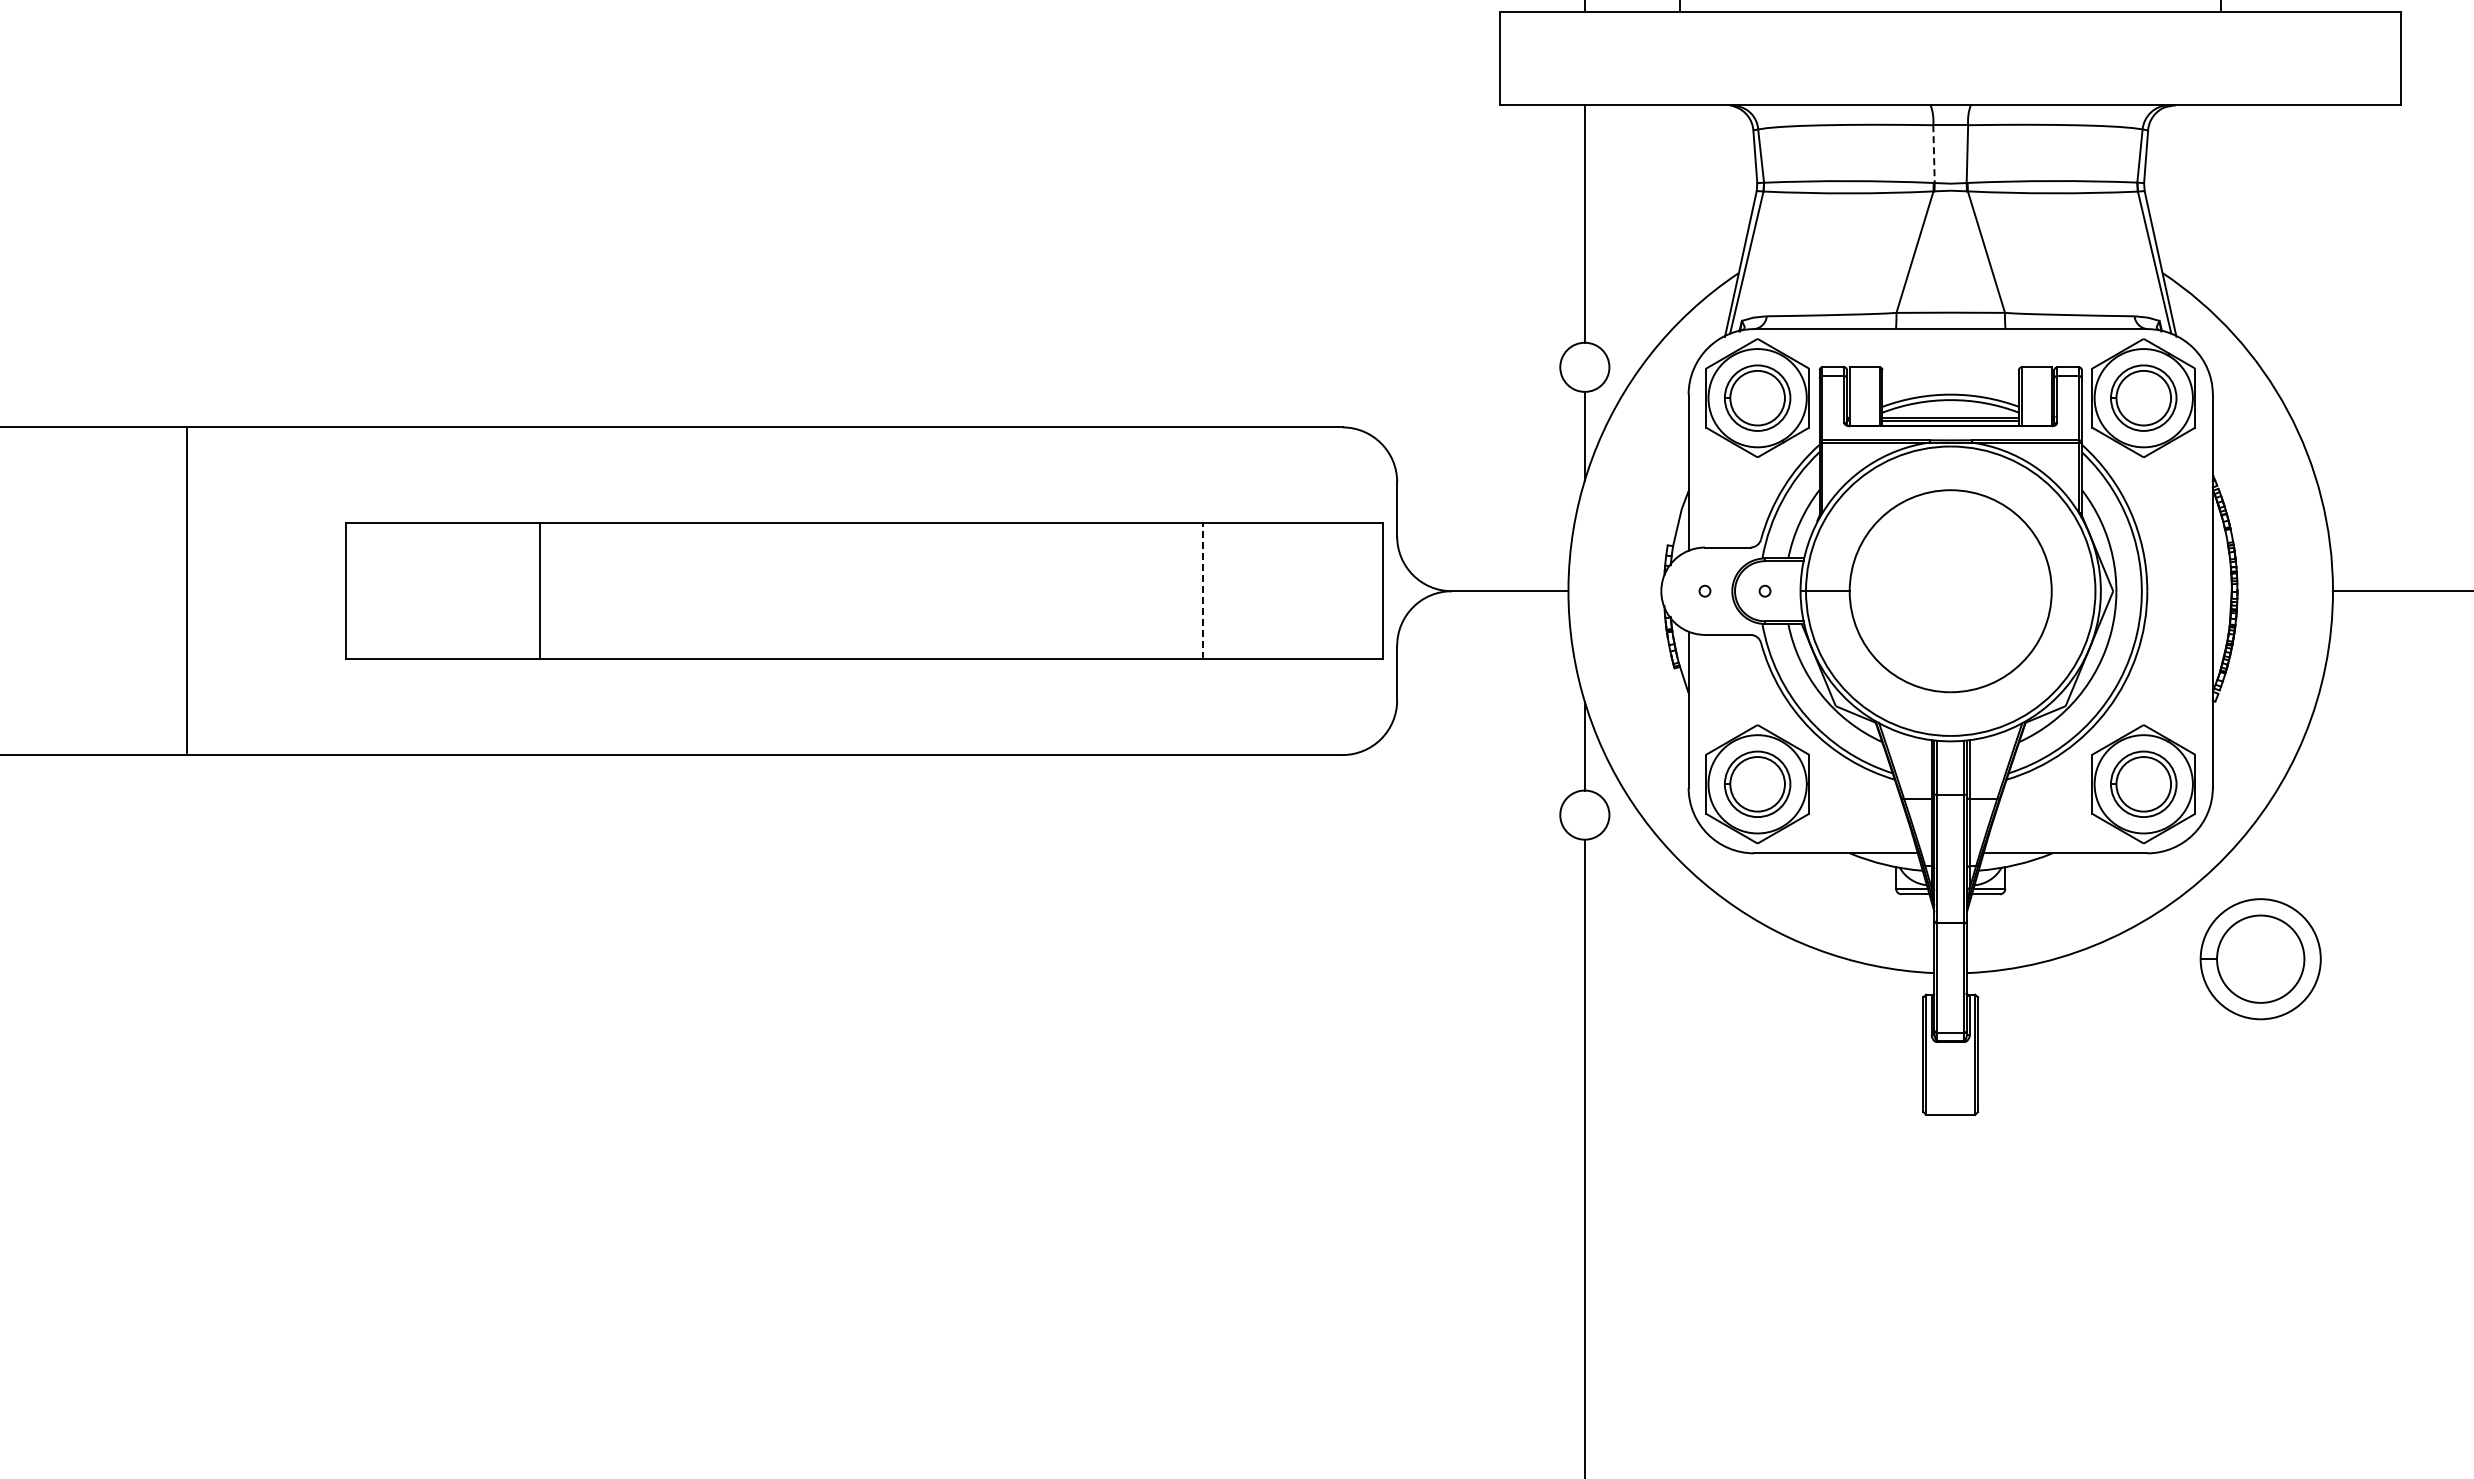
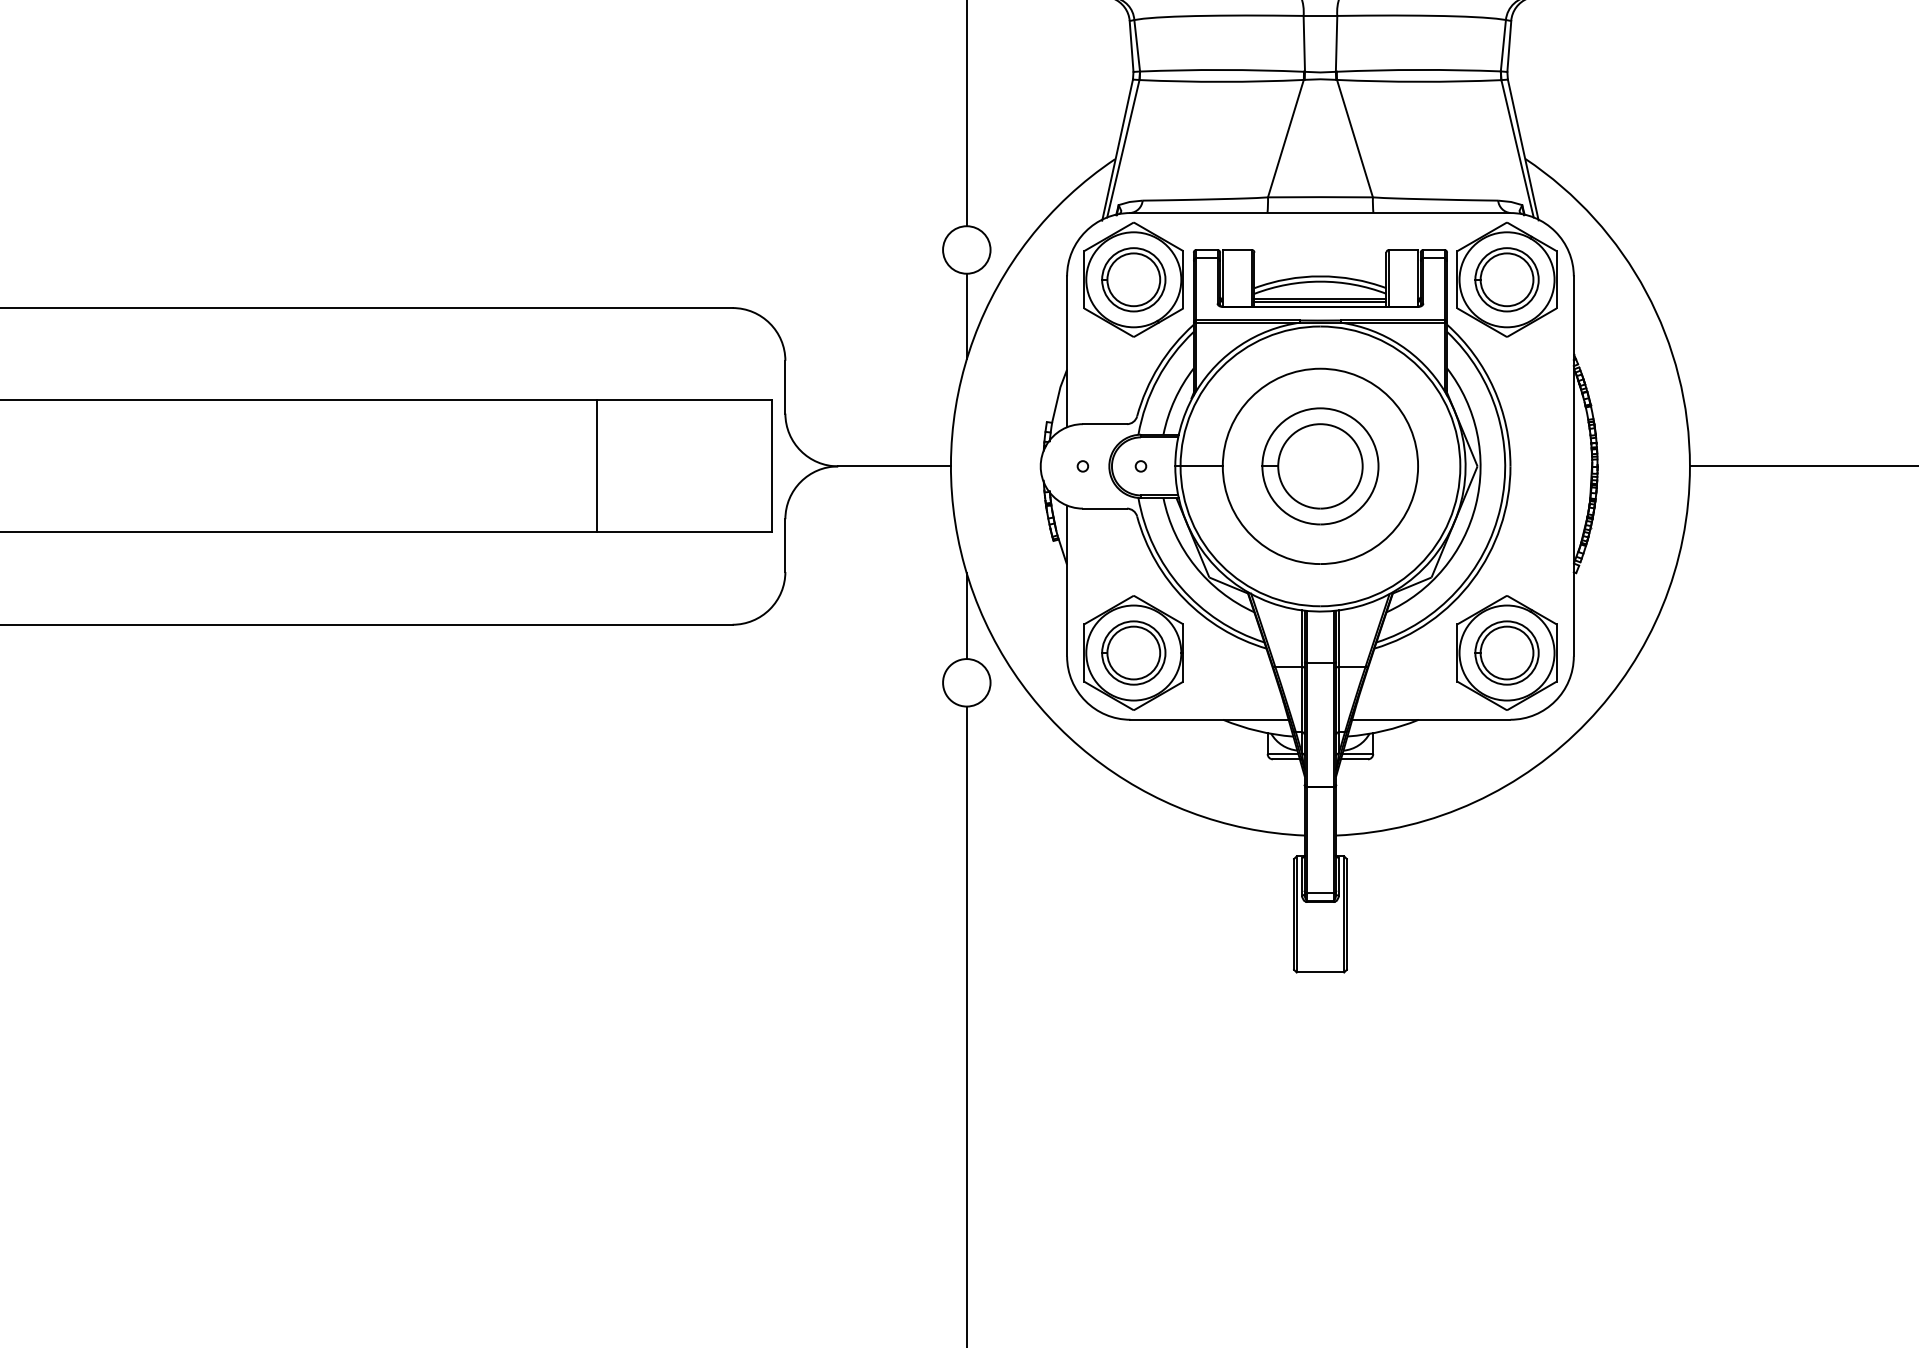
line: (1934, 154) -> (1304, 44), dashed -> solid
line: (1202, 590) -> (597, 465), dashed -> solid
part: (2260, 959) -> (1320, 466), moved

